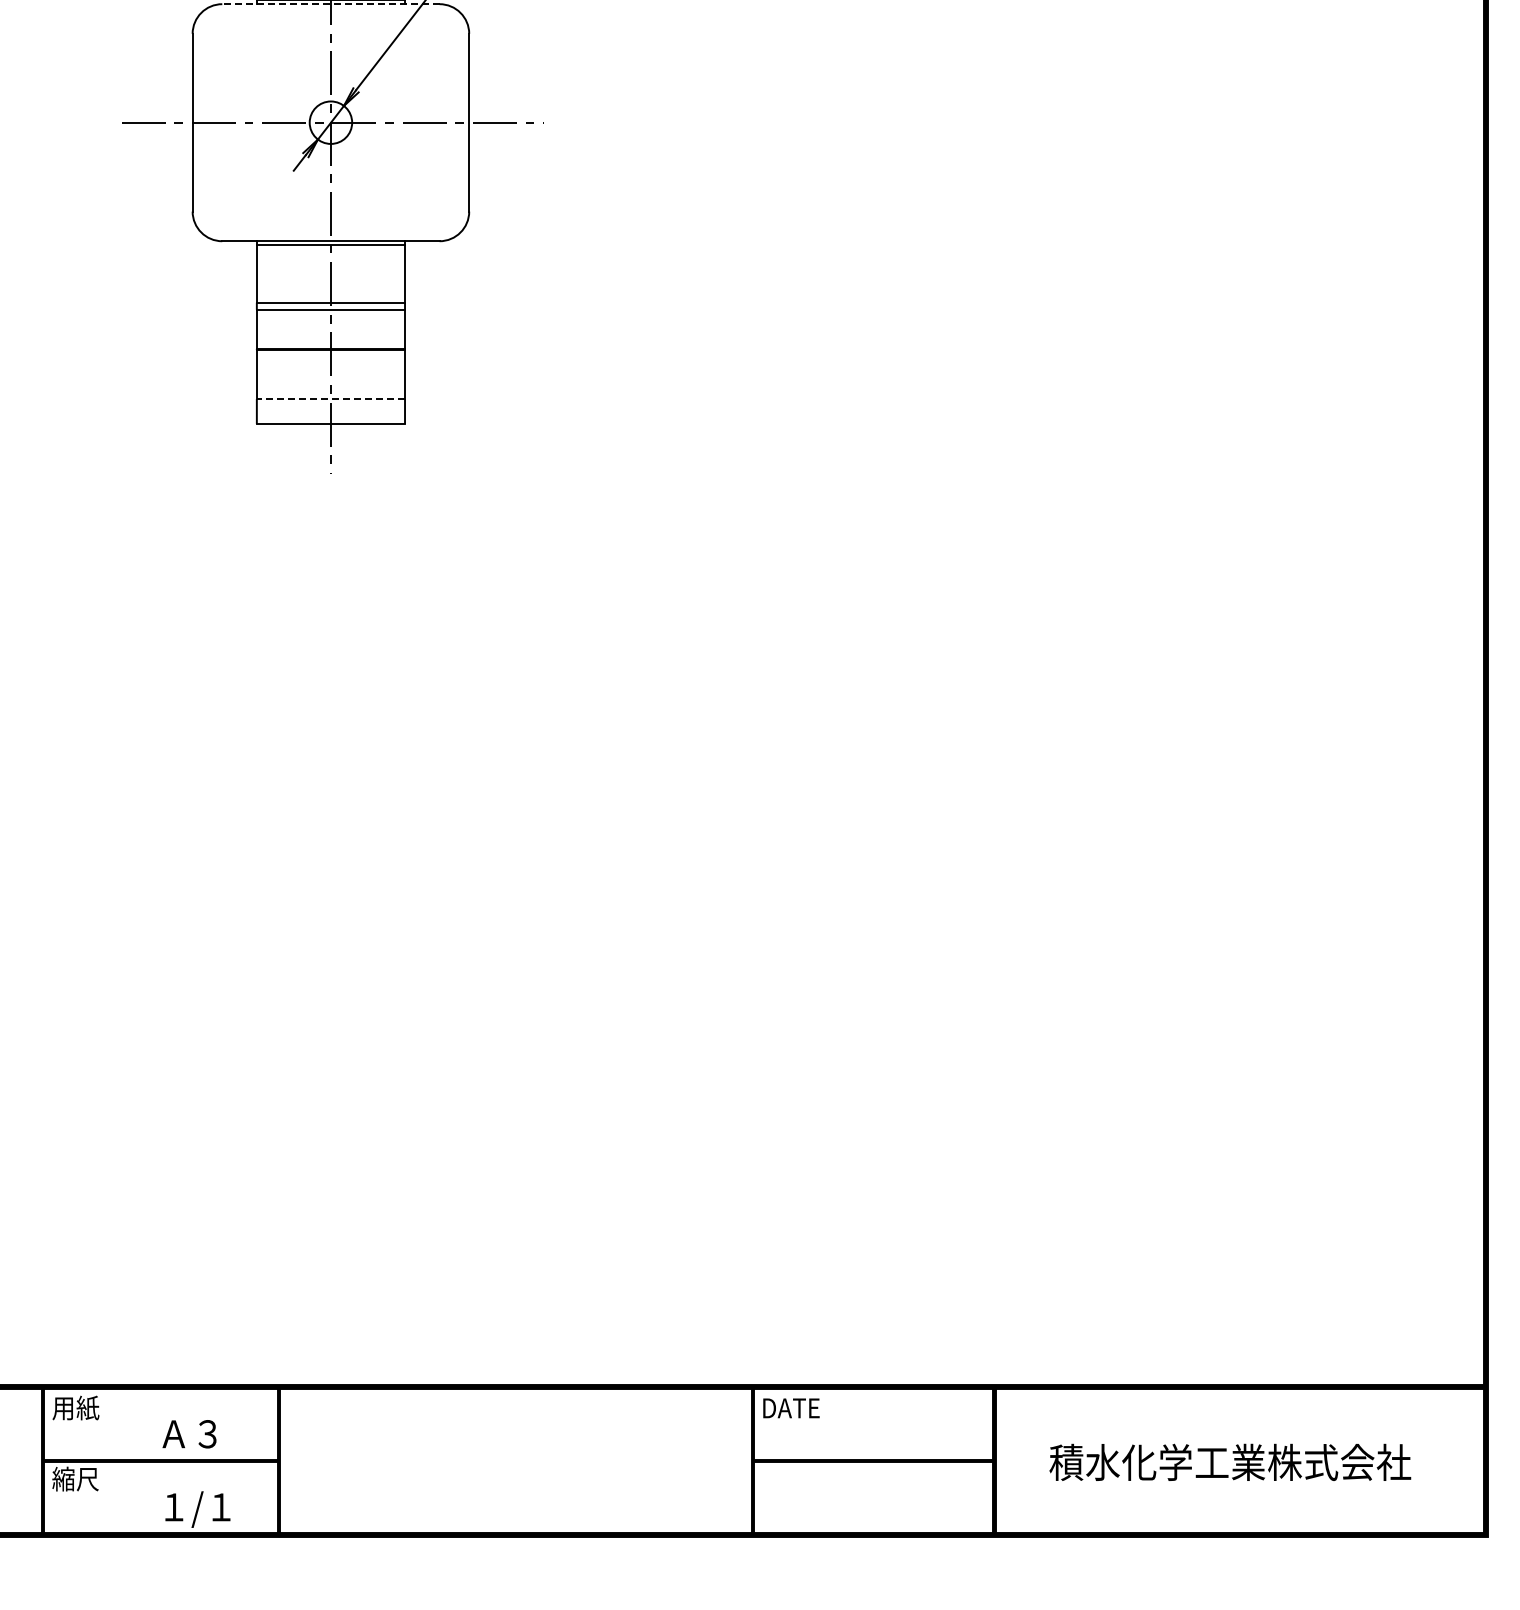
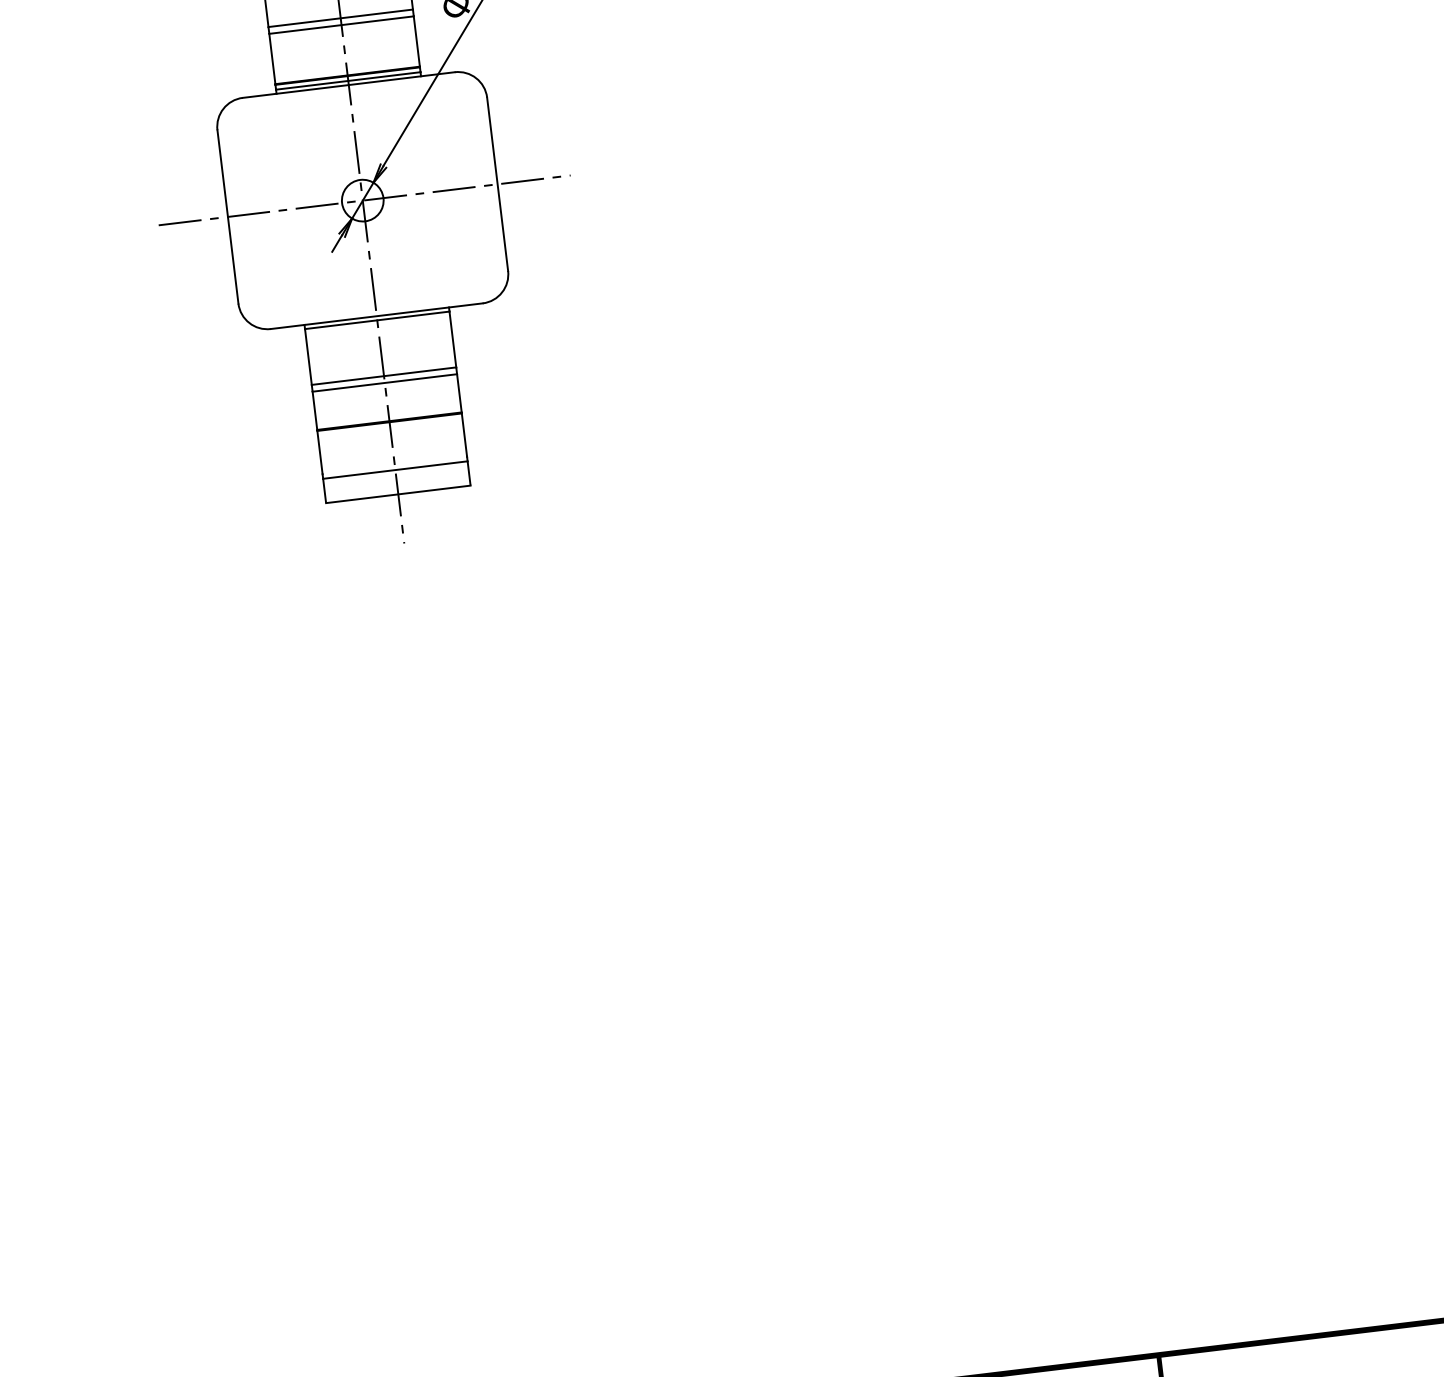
line: (330, 4) -> (348, 85), dashed -> solid
line: (330, 399) -> (395, 470), dashed -> solid

